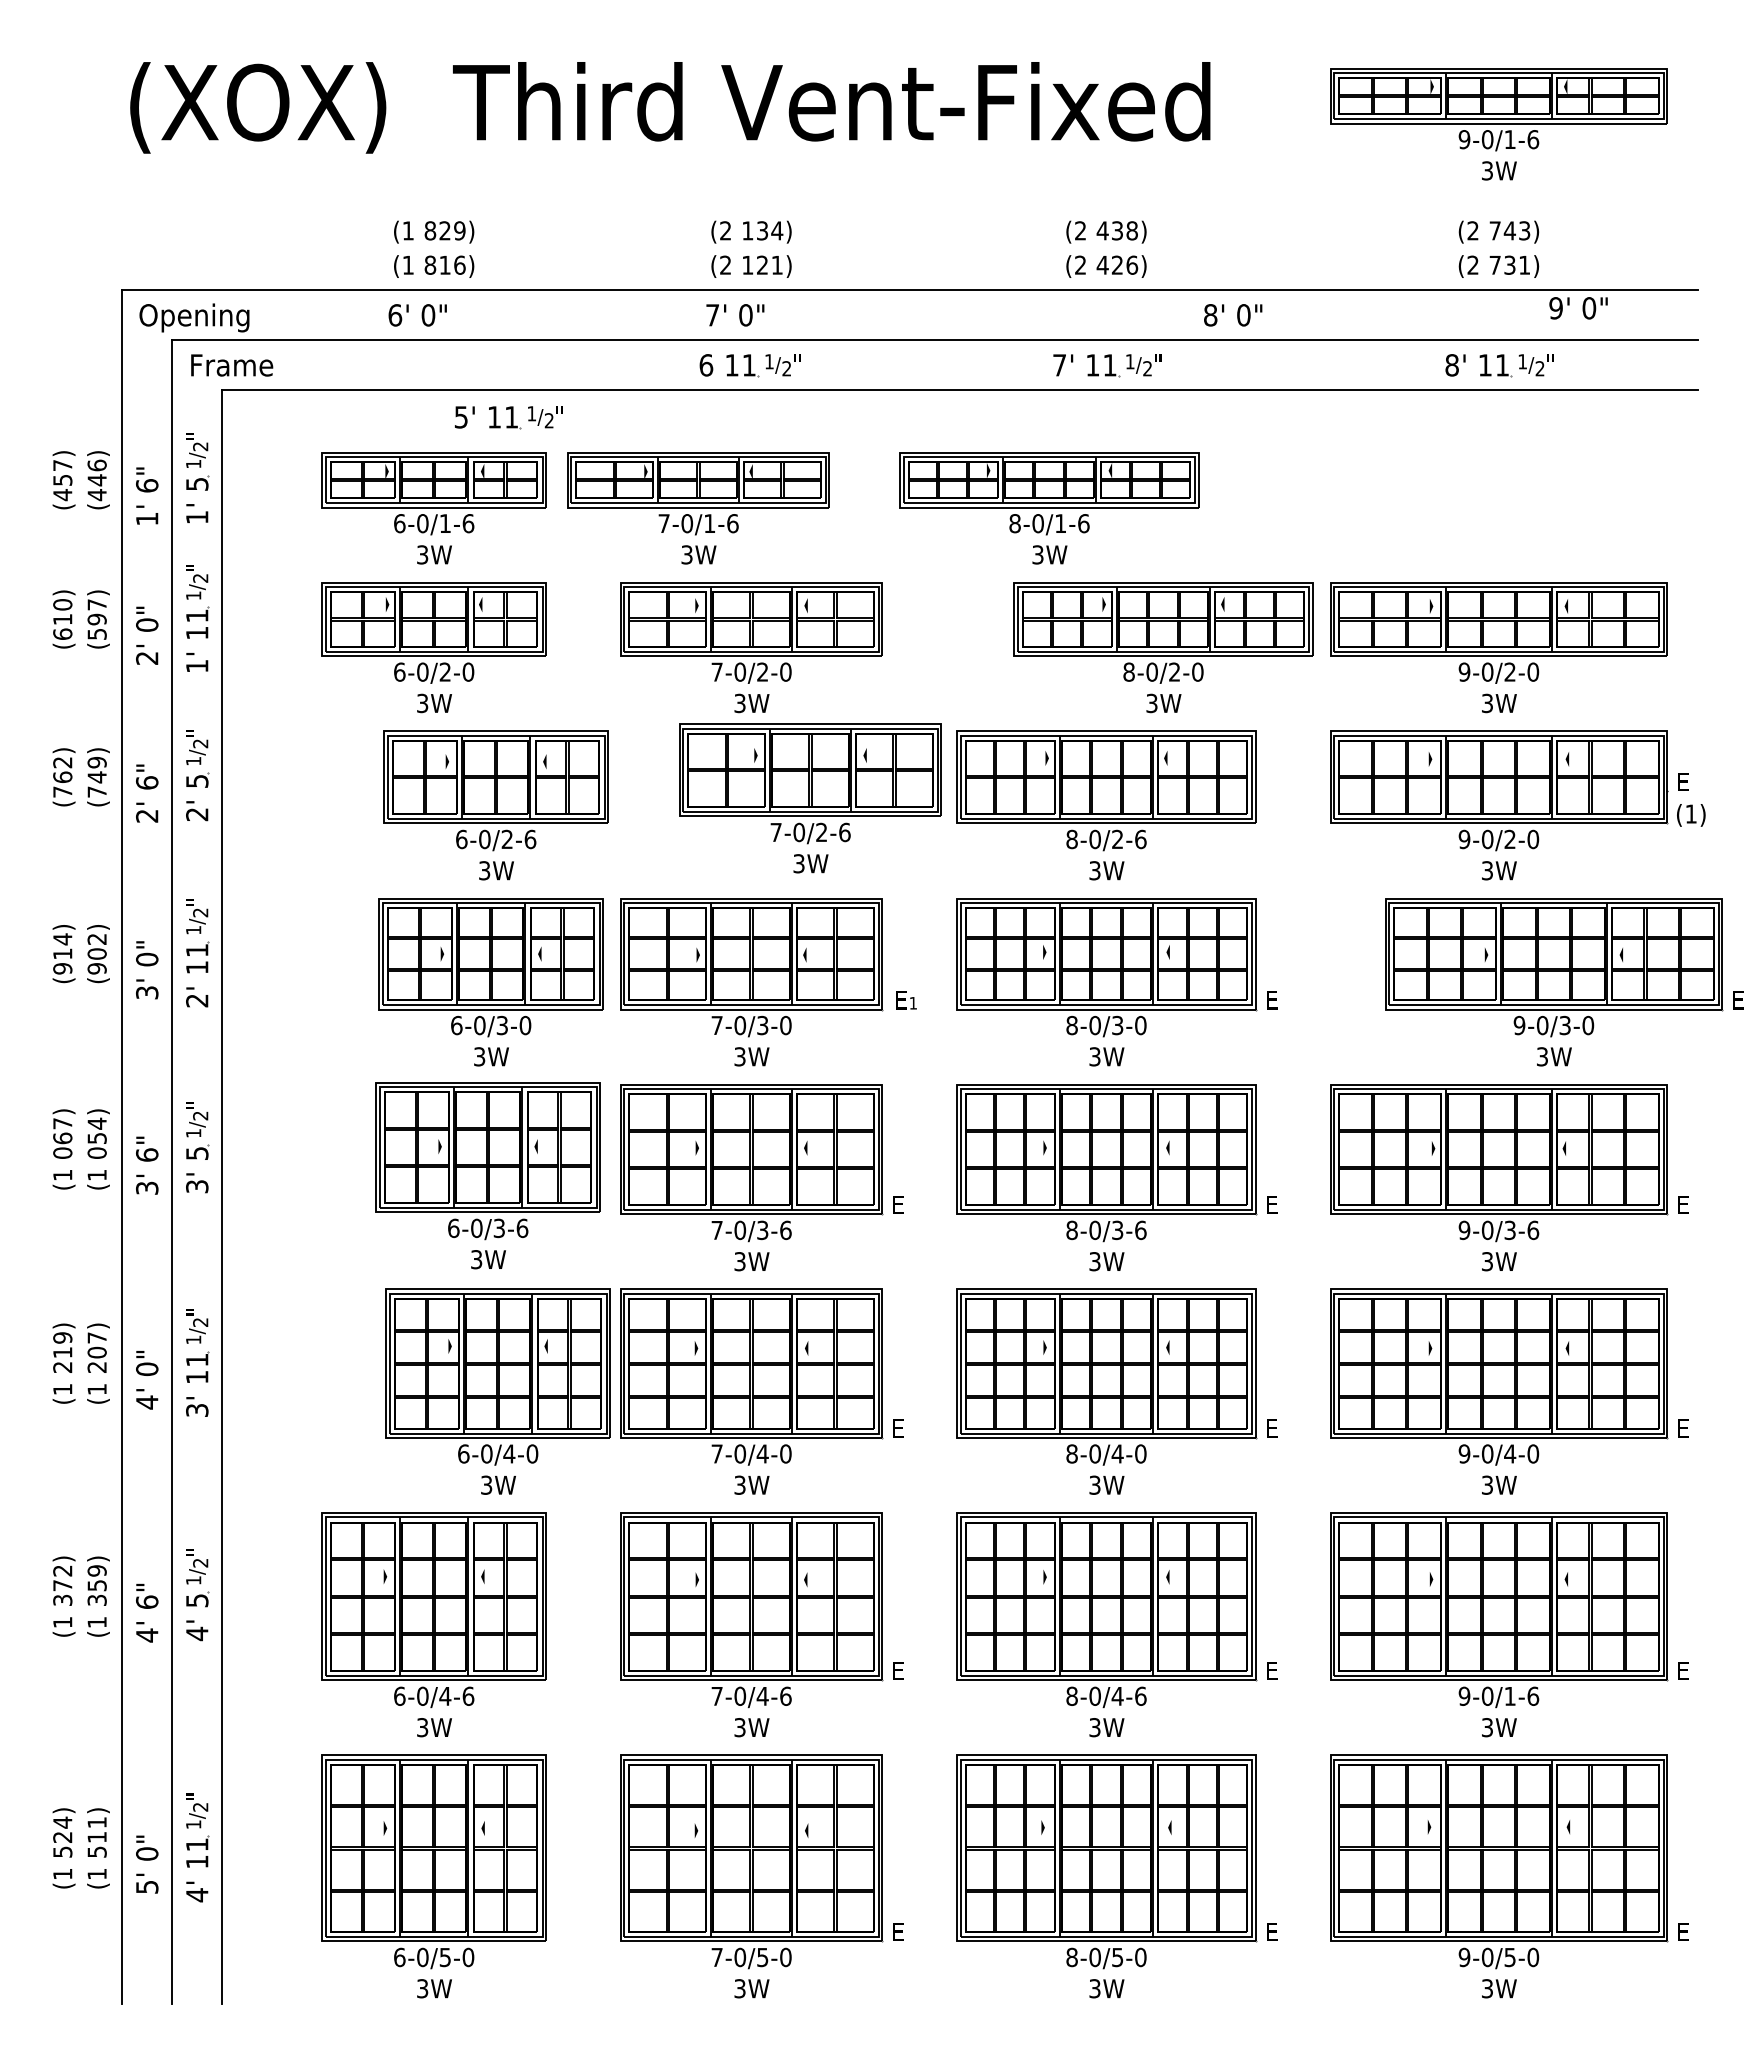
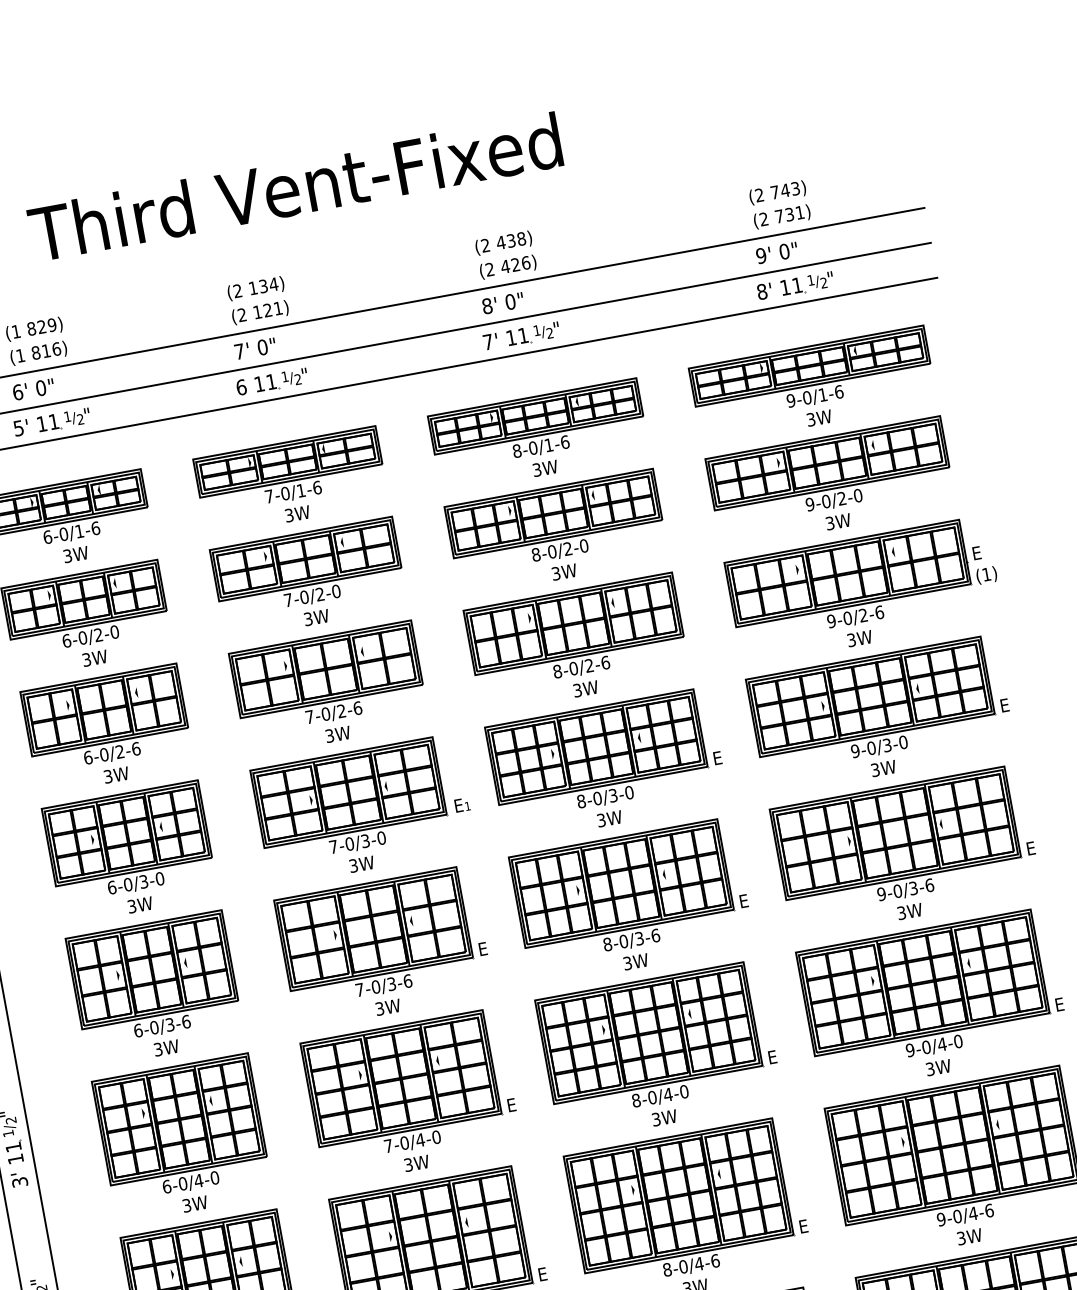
part: (1498, 124) -> (812, 385), moved
text: (1578, 308) -> (777, 253), moved
text: (1233, 315) -> (503, 303), moved
part: (508, 417) -> (51, 422), moved
part: (698, 508) -> (291, 481), moved
part: (1049, 508) -> (539, 436), moved
part: (1163, 647) -> (557, 533), moved
part: (810, 798) -> (329, 688), moved
part: (495, 805) -> (107, 729), moved
text: (1533, 838) -> (879, 611), 9-0/2-0 -> 9-0/2-6
part: (490, 982) -> (130, 853), moved
part: (1564, 982) -> (881, 715), moved
part: (487, 1175) -> (155, 989), moved
part: (497, 1391) -> (182, 1138), moved
text: (1510, 1696) -> (973, 1213), 9-0/1-6 -> 9-0/4-6

